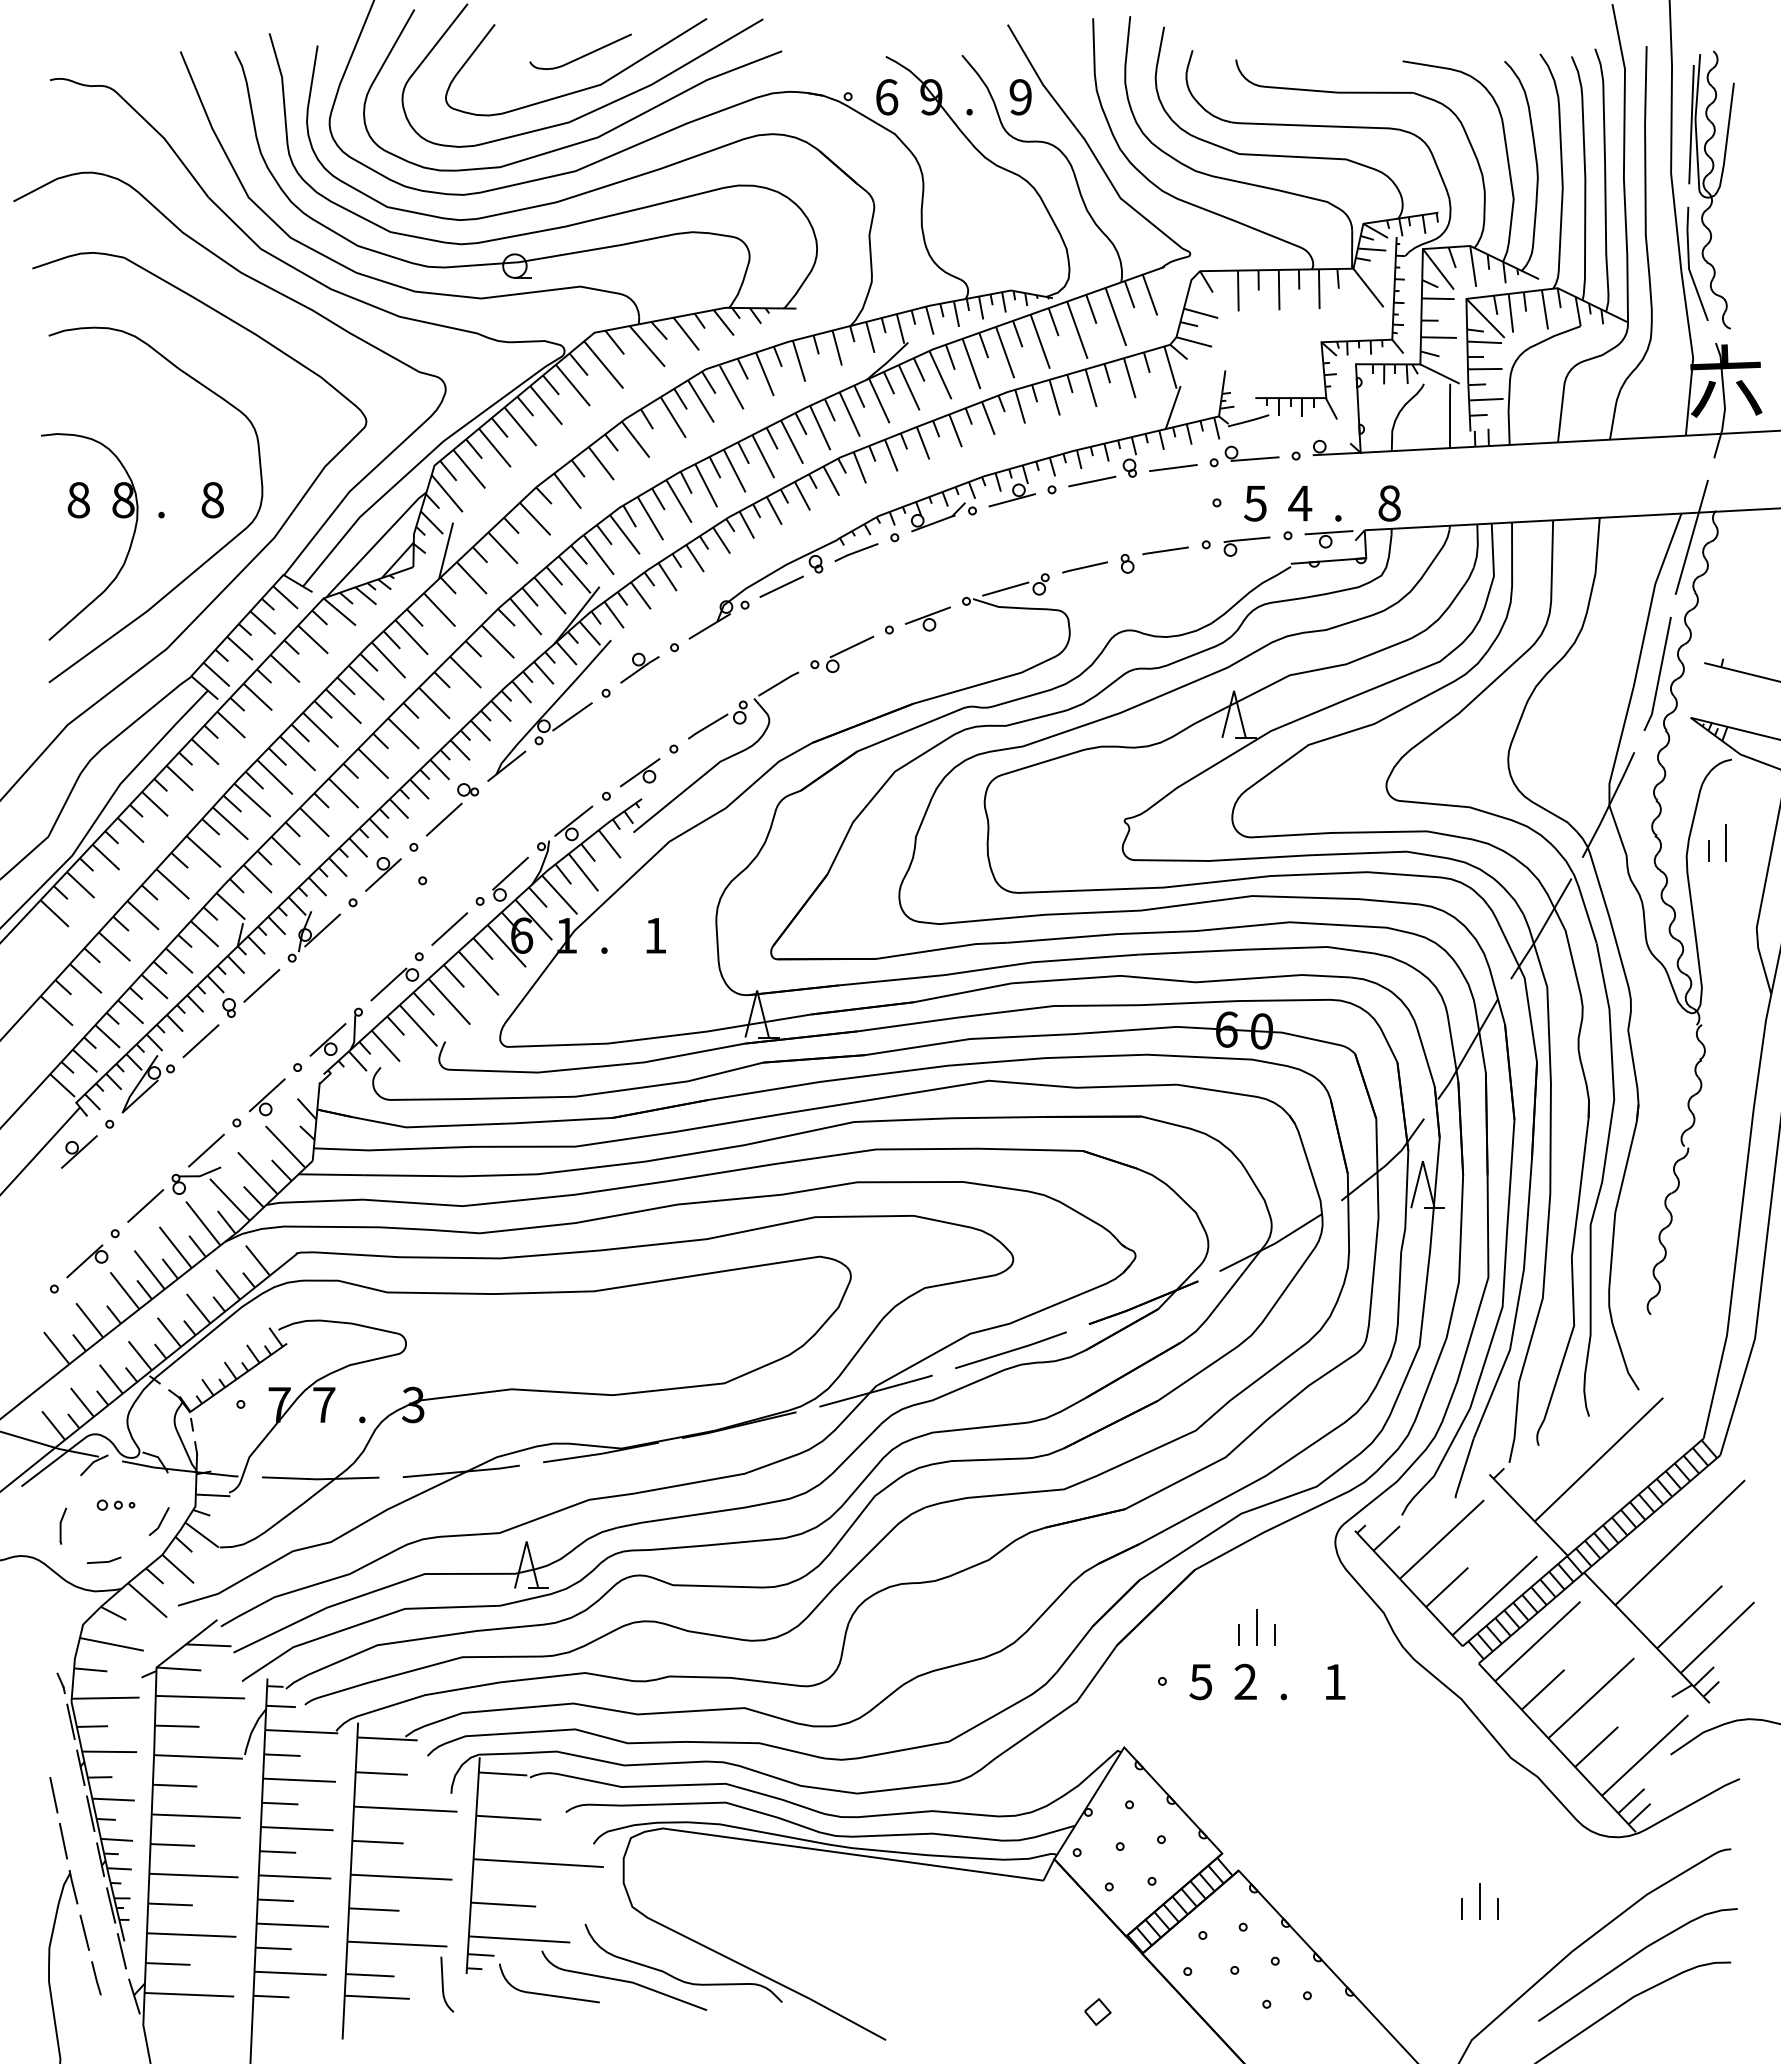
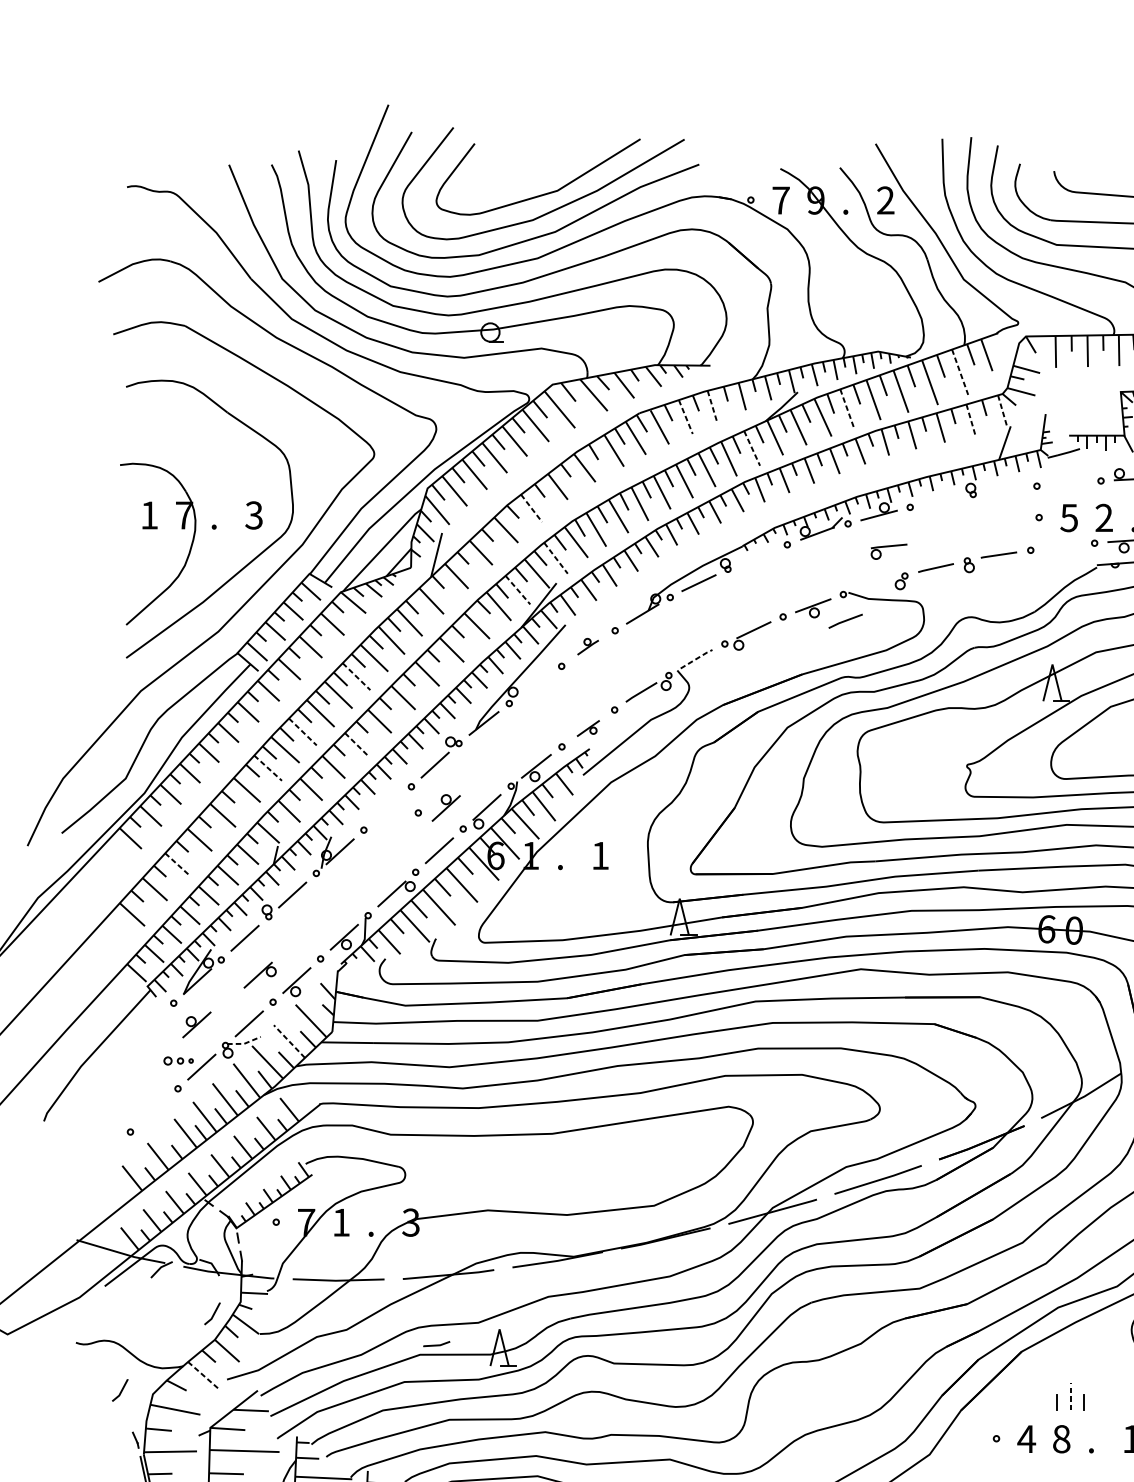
curve: (582, 55) -> (543, 167), removed
text: (887, 97) -> (781, 200), 6 -> 7
text: (1020, 97) -> (885, 200), 9 -> 2
line: (1115, 316) -> (959, 371), solid -> dashed
line: (799, 361) -> (712, 407), solid -> dashed
line: (971, 363) -> (847, 408), solid -> dashed
line: (1170, 367) -> (1002, 411), solid -> dashed
line: (765, 374) -> (686, 417), solid -> dashed
line: (1129, 378) -> (970, 420), solid -> dashed
line: (849, 414) -> (751, 448), solid -> dashed
part: (1251, 453) -> (1066, 478), removed
line: (1173, 468) -> (1005, 490), removed
line: (1092, 481) -> (941, 500), removed
line: (567, 491) -> (531, 508), solid -> dashed
text: (78, 500) -> (149, 515), 8 -> 1
text: (123, 500) -> (184, 515), 8 -> 7
text: (212, 500) -> (254, 515), 8 -> 3
text: (1300, 503) -> (1104, 518), 4 -> 2
part: (1246, 546) -> (888, 551), moved
line: (856, 552) -> (845, 621), moved
line: (598, 554) -> (555, 557), solid -> dashed
line: (1005, 588) -> (873, 584), removed
line: (550, 596) -> (518, 590), solid -> dashed
part: (639, 667) -> (587, 646), size x0.7
line: (779, 683) -> (697, 658), solid -> dashed
line: (343, 706) -> (356, 676), solid -> dashed
line: (572, 716) -> (535, 684), removed
part: (640, 772) -> (588, 728), size x0.7
line: (274, 777) -> (302, 732), solid -> dashed
line: (343, 793) -> (356, 744), solid -> dashed
line: (230, 823) -> (268, 768), solid -> dashed
part: (383, 874) -> (446, 808), moved
line: (114, 947) -> (177, 865), solid -> dashed
part: (79, 1151) -> (196, 1024), moved
line: (257, 1173) -> (289, 1041), solid -> dashed
line: (200, 1175) -> (244, 1043), solid -> dashed
part: (87, 1261) -> (260, 975), moved
text: (324, 1404) -> (341, 1222), 7 -> 1
part: (115, 1504) -> (178, 1060), moved
part: (63, 1525) -> (137, 1316), removed
line: (104, 1561) -> (436, 1344), moved
line: (147, 1600) -> (203, 1375), solid -> dashed
line: (42, 1619) -> (121, 1390), added
line: (1257, 1627) -> (1070, 1396), solid -> dashed
text: (1245, 1681) -> (1061, 1438), 2 -> 8
text: (1200, 1682) -> (1026, 1439), 5 -> 4

